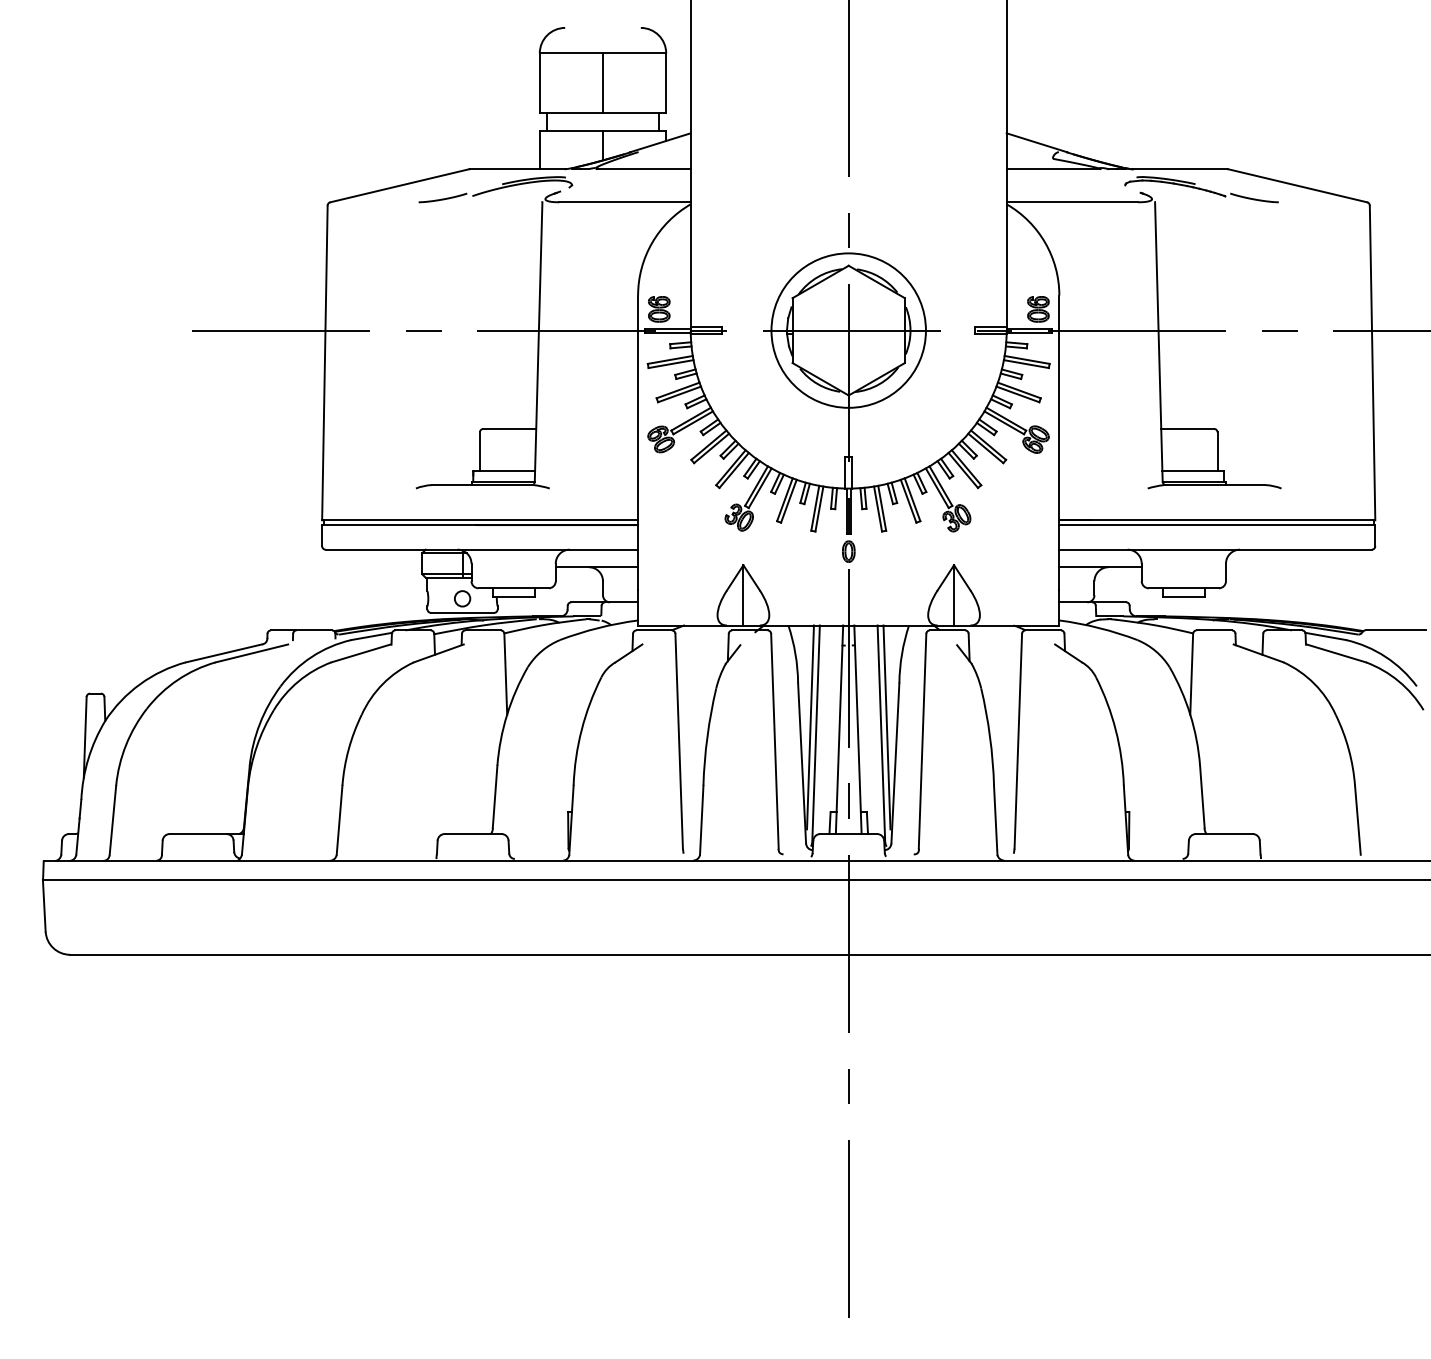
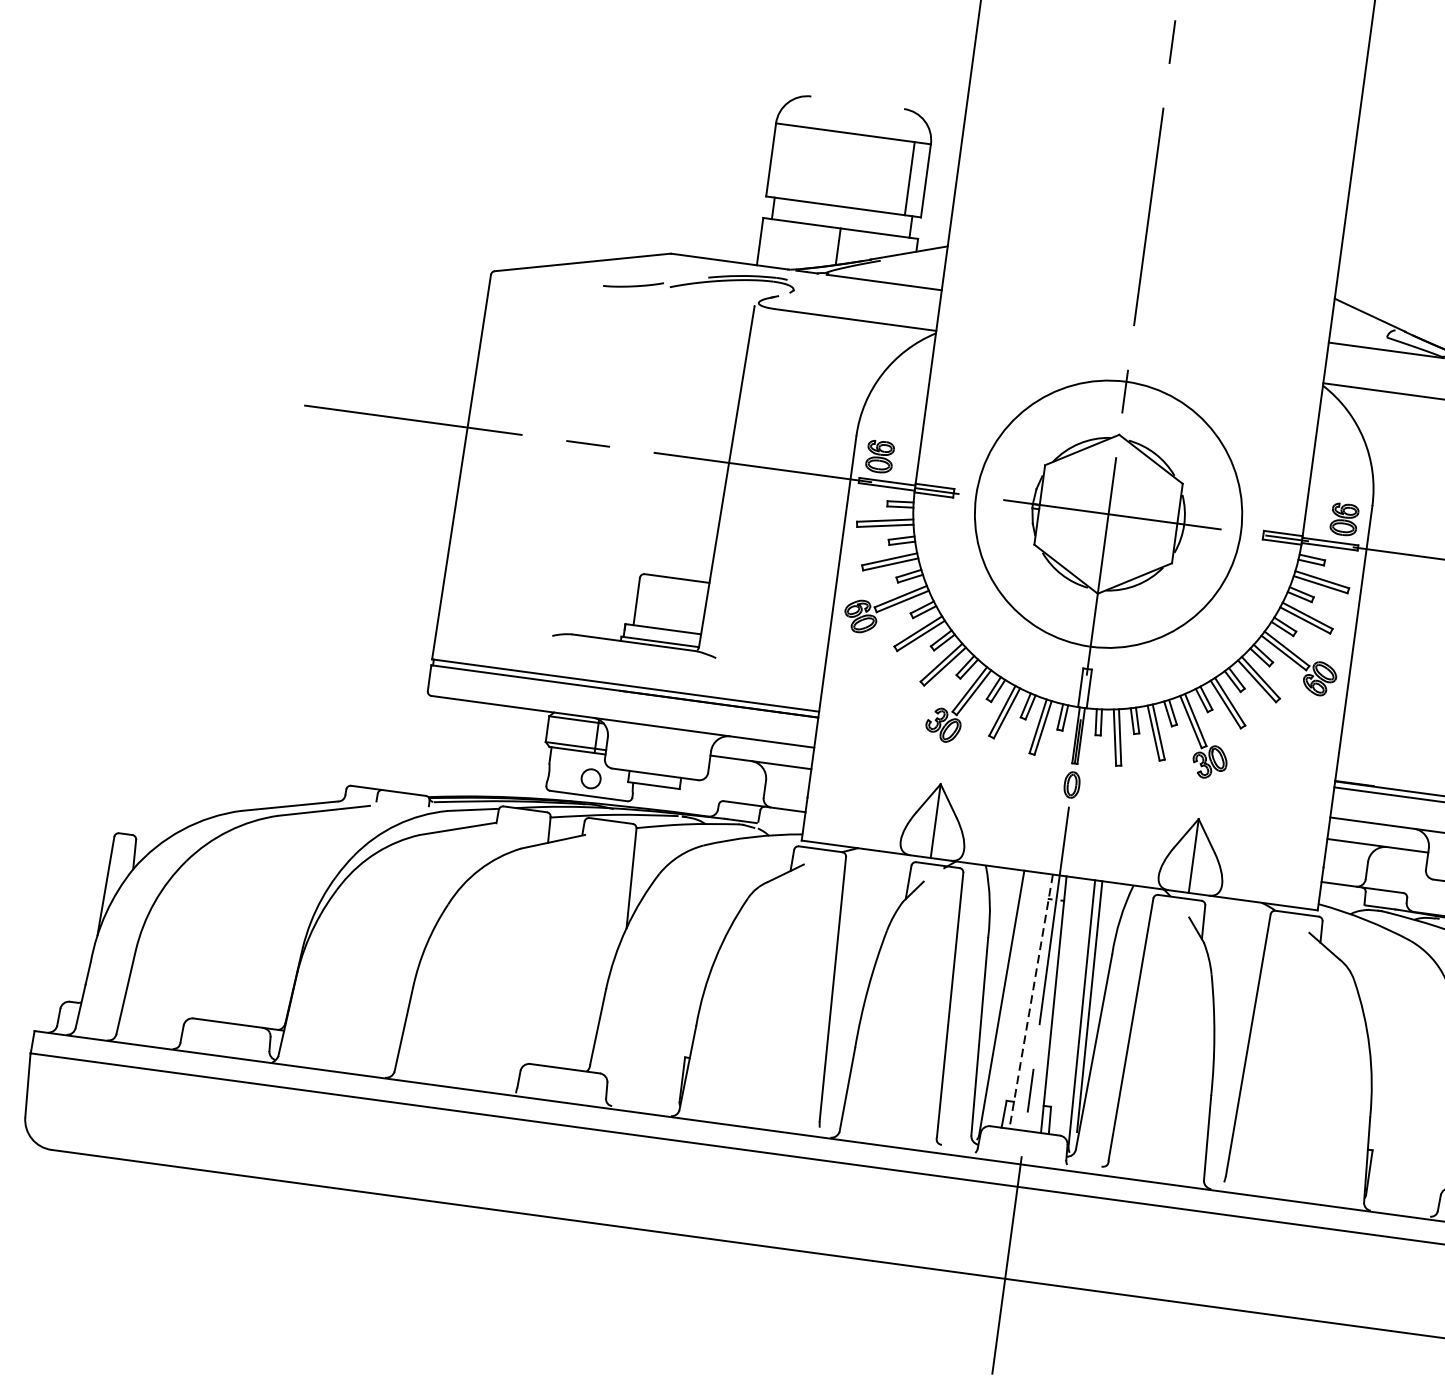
line: (602, 82) -> (909, 177), moved
circle: (848, 330) -> (1108, 514), size x1.4
line: (810, 727) -> (996, 994), removed
line: (839, 730) -> (1031, 1002), solid -> dashed

